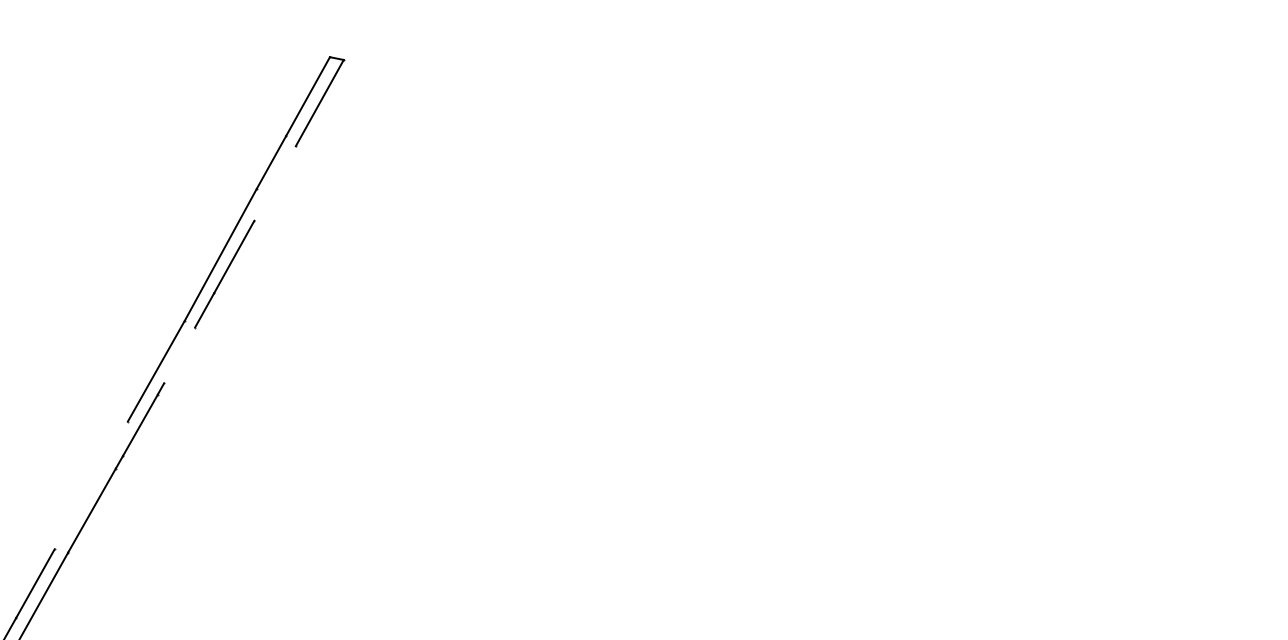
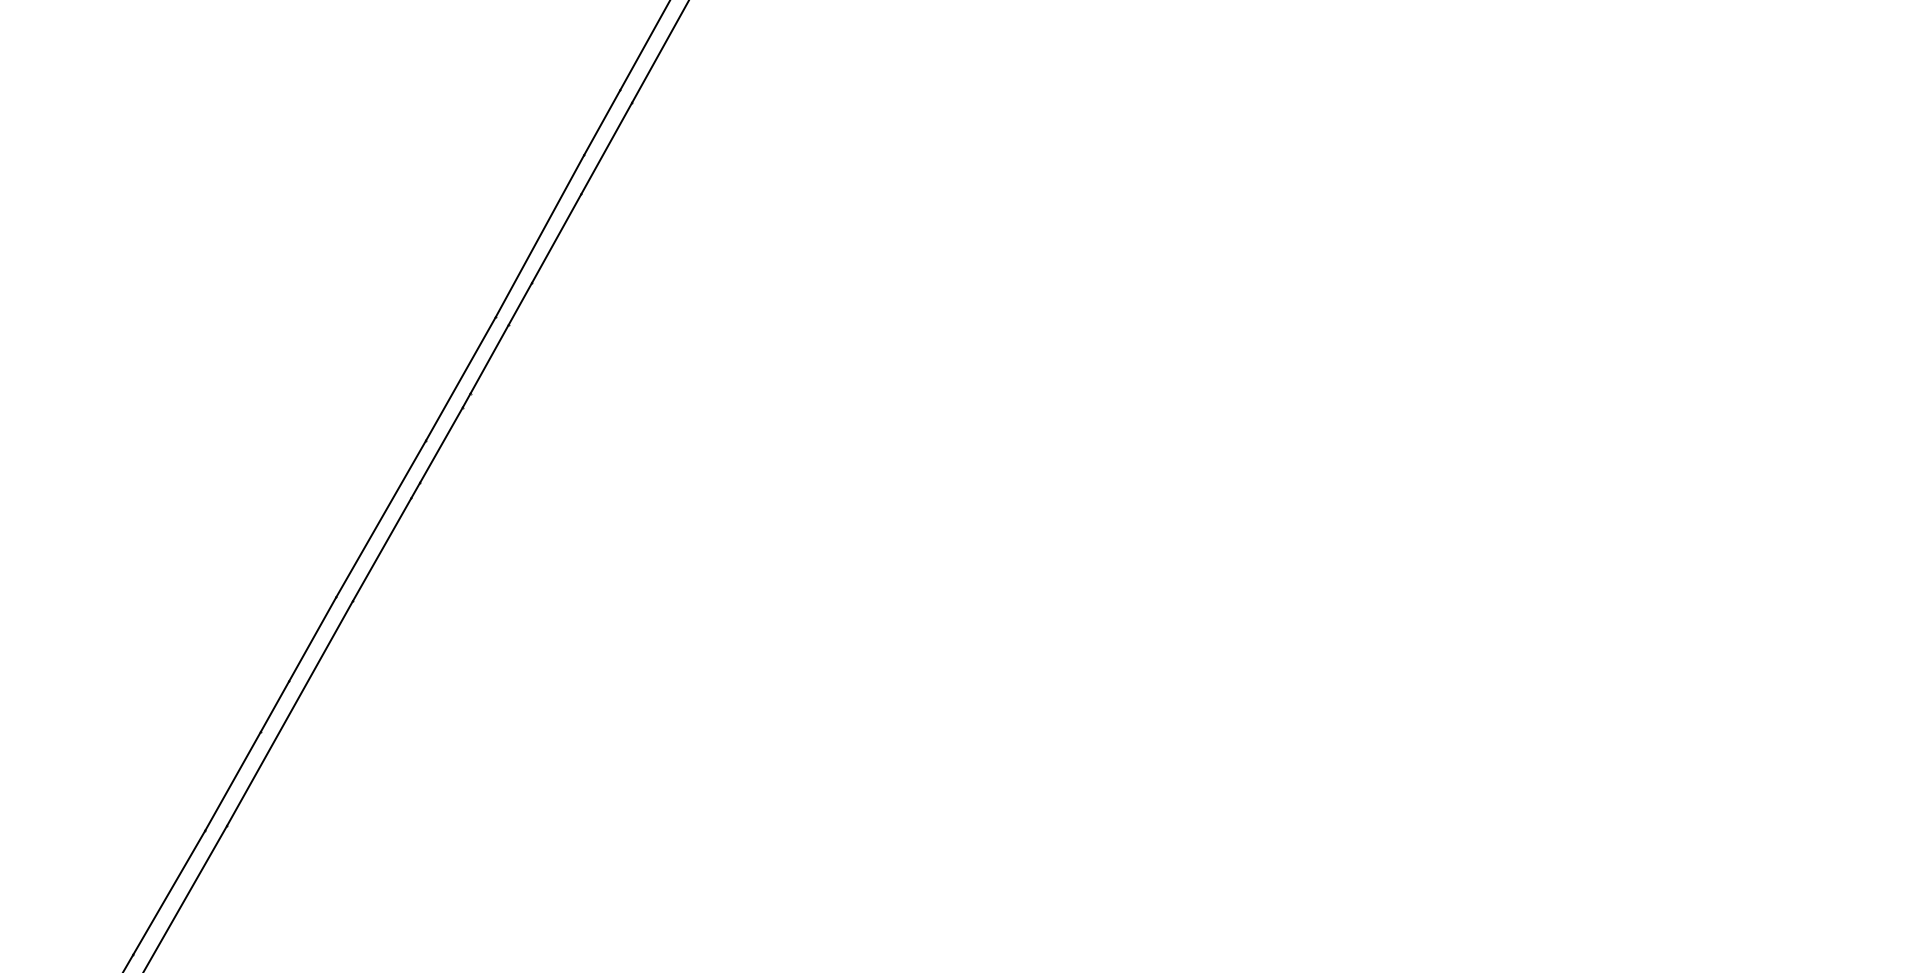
line: (274, 183) -> (606, 148), added
line: (179, 355) -> (489, 359), added
line: (91, 485) -> (381, 518), added

